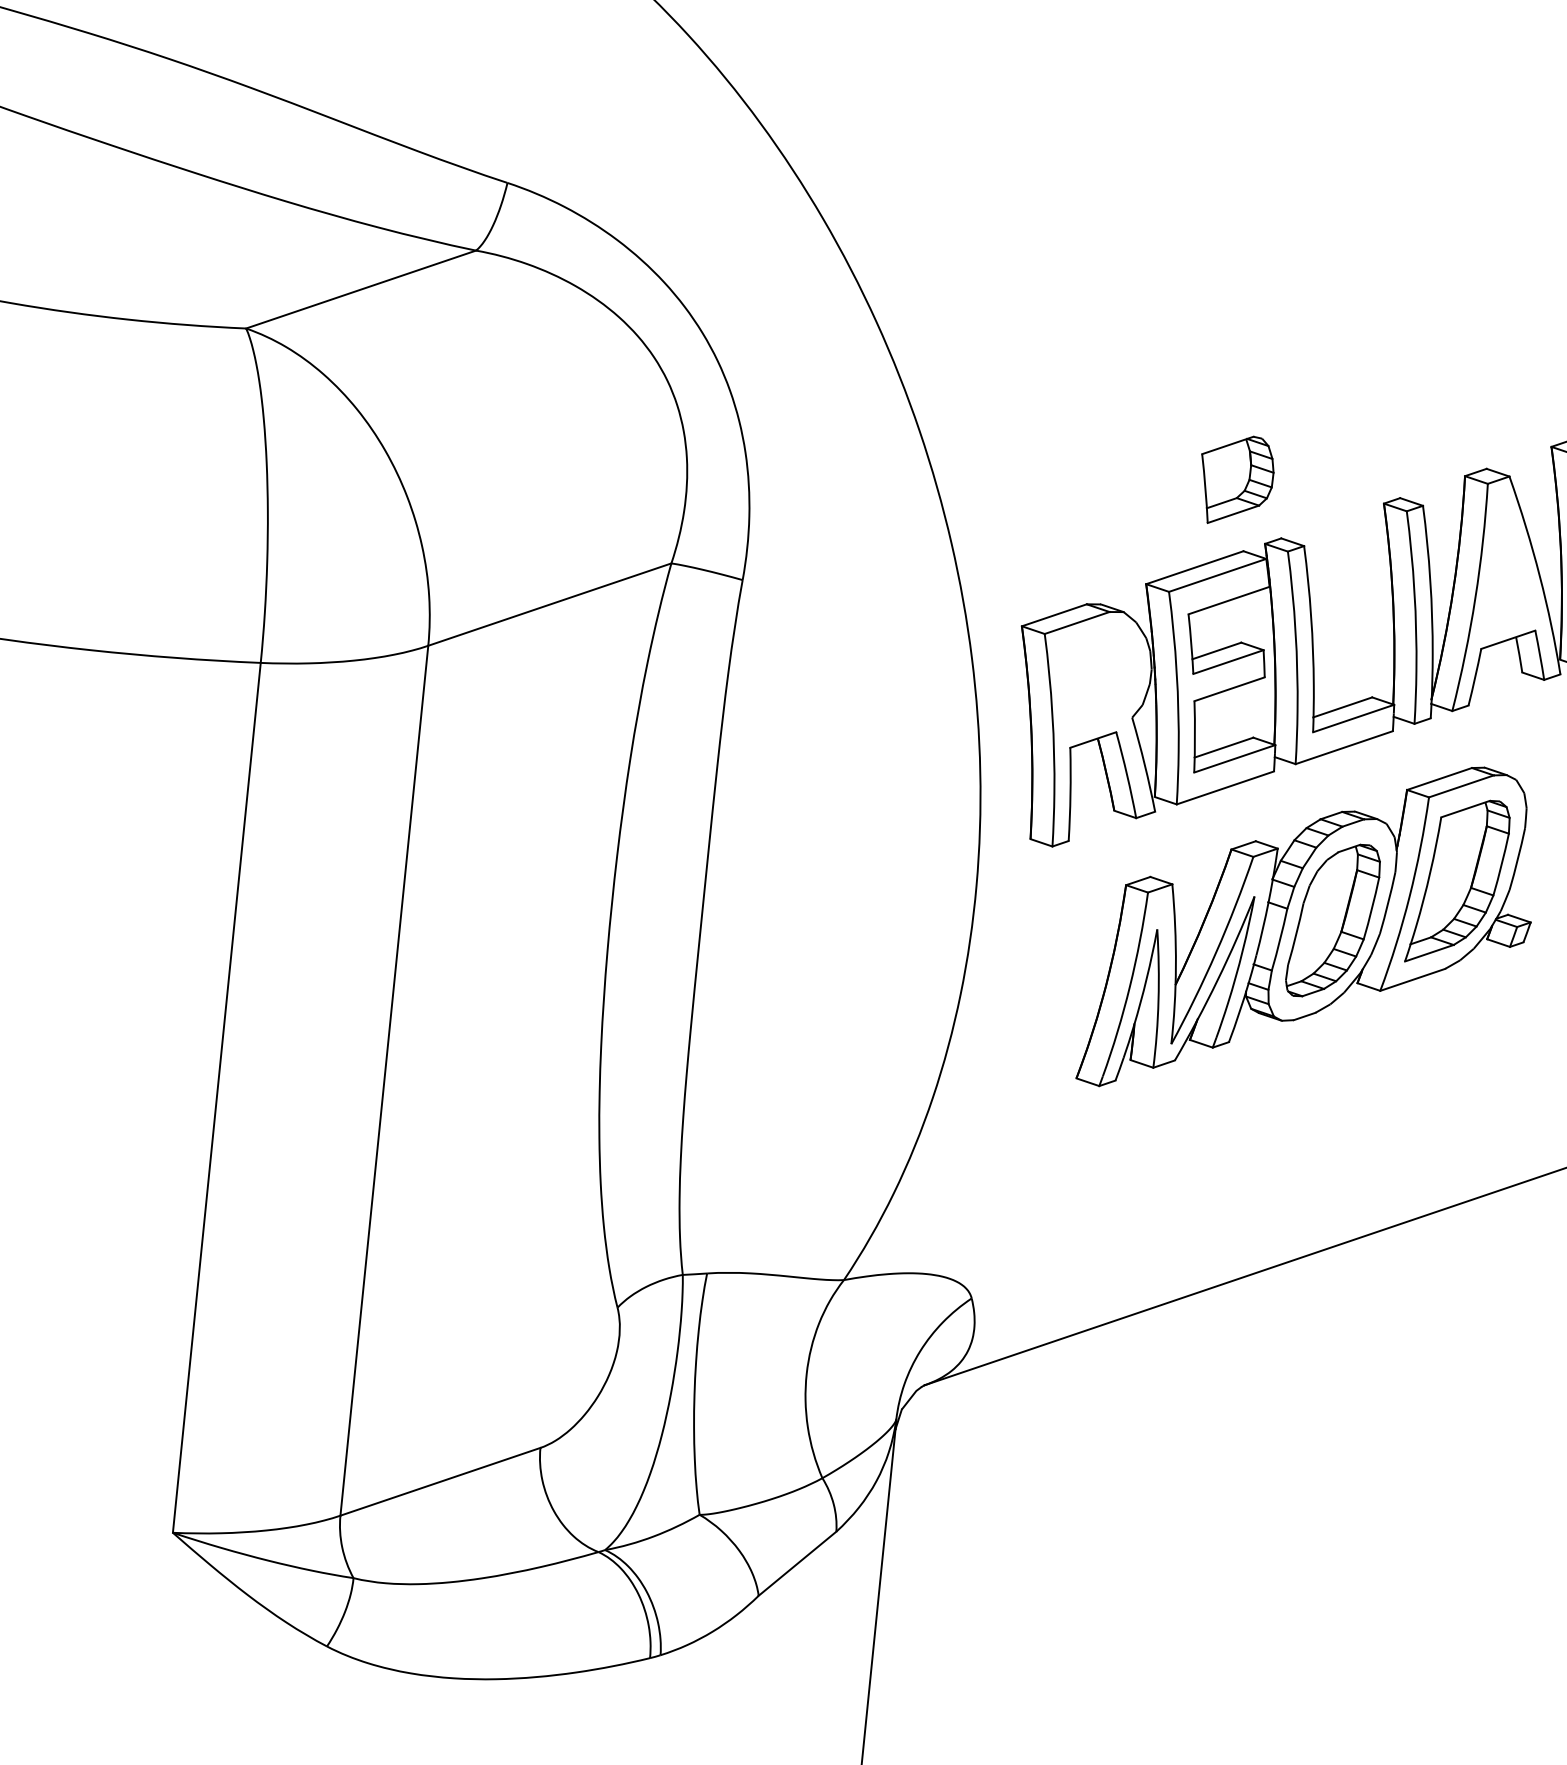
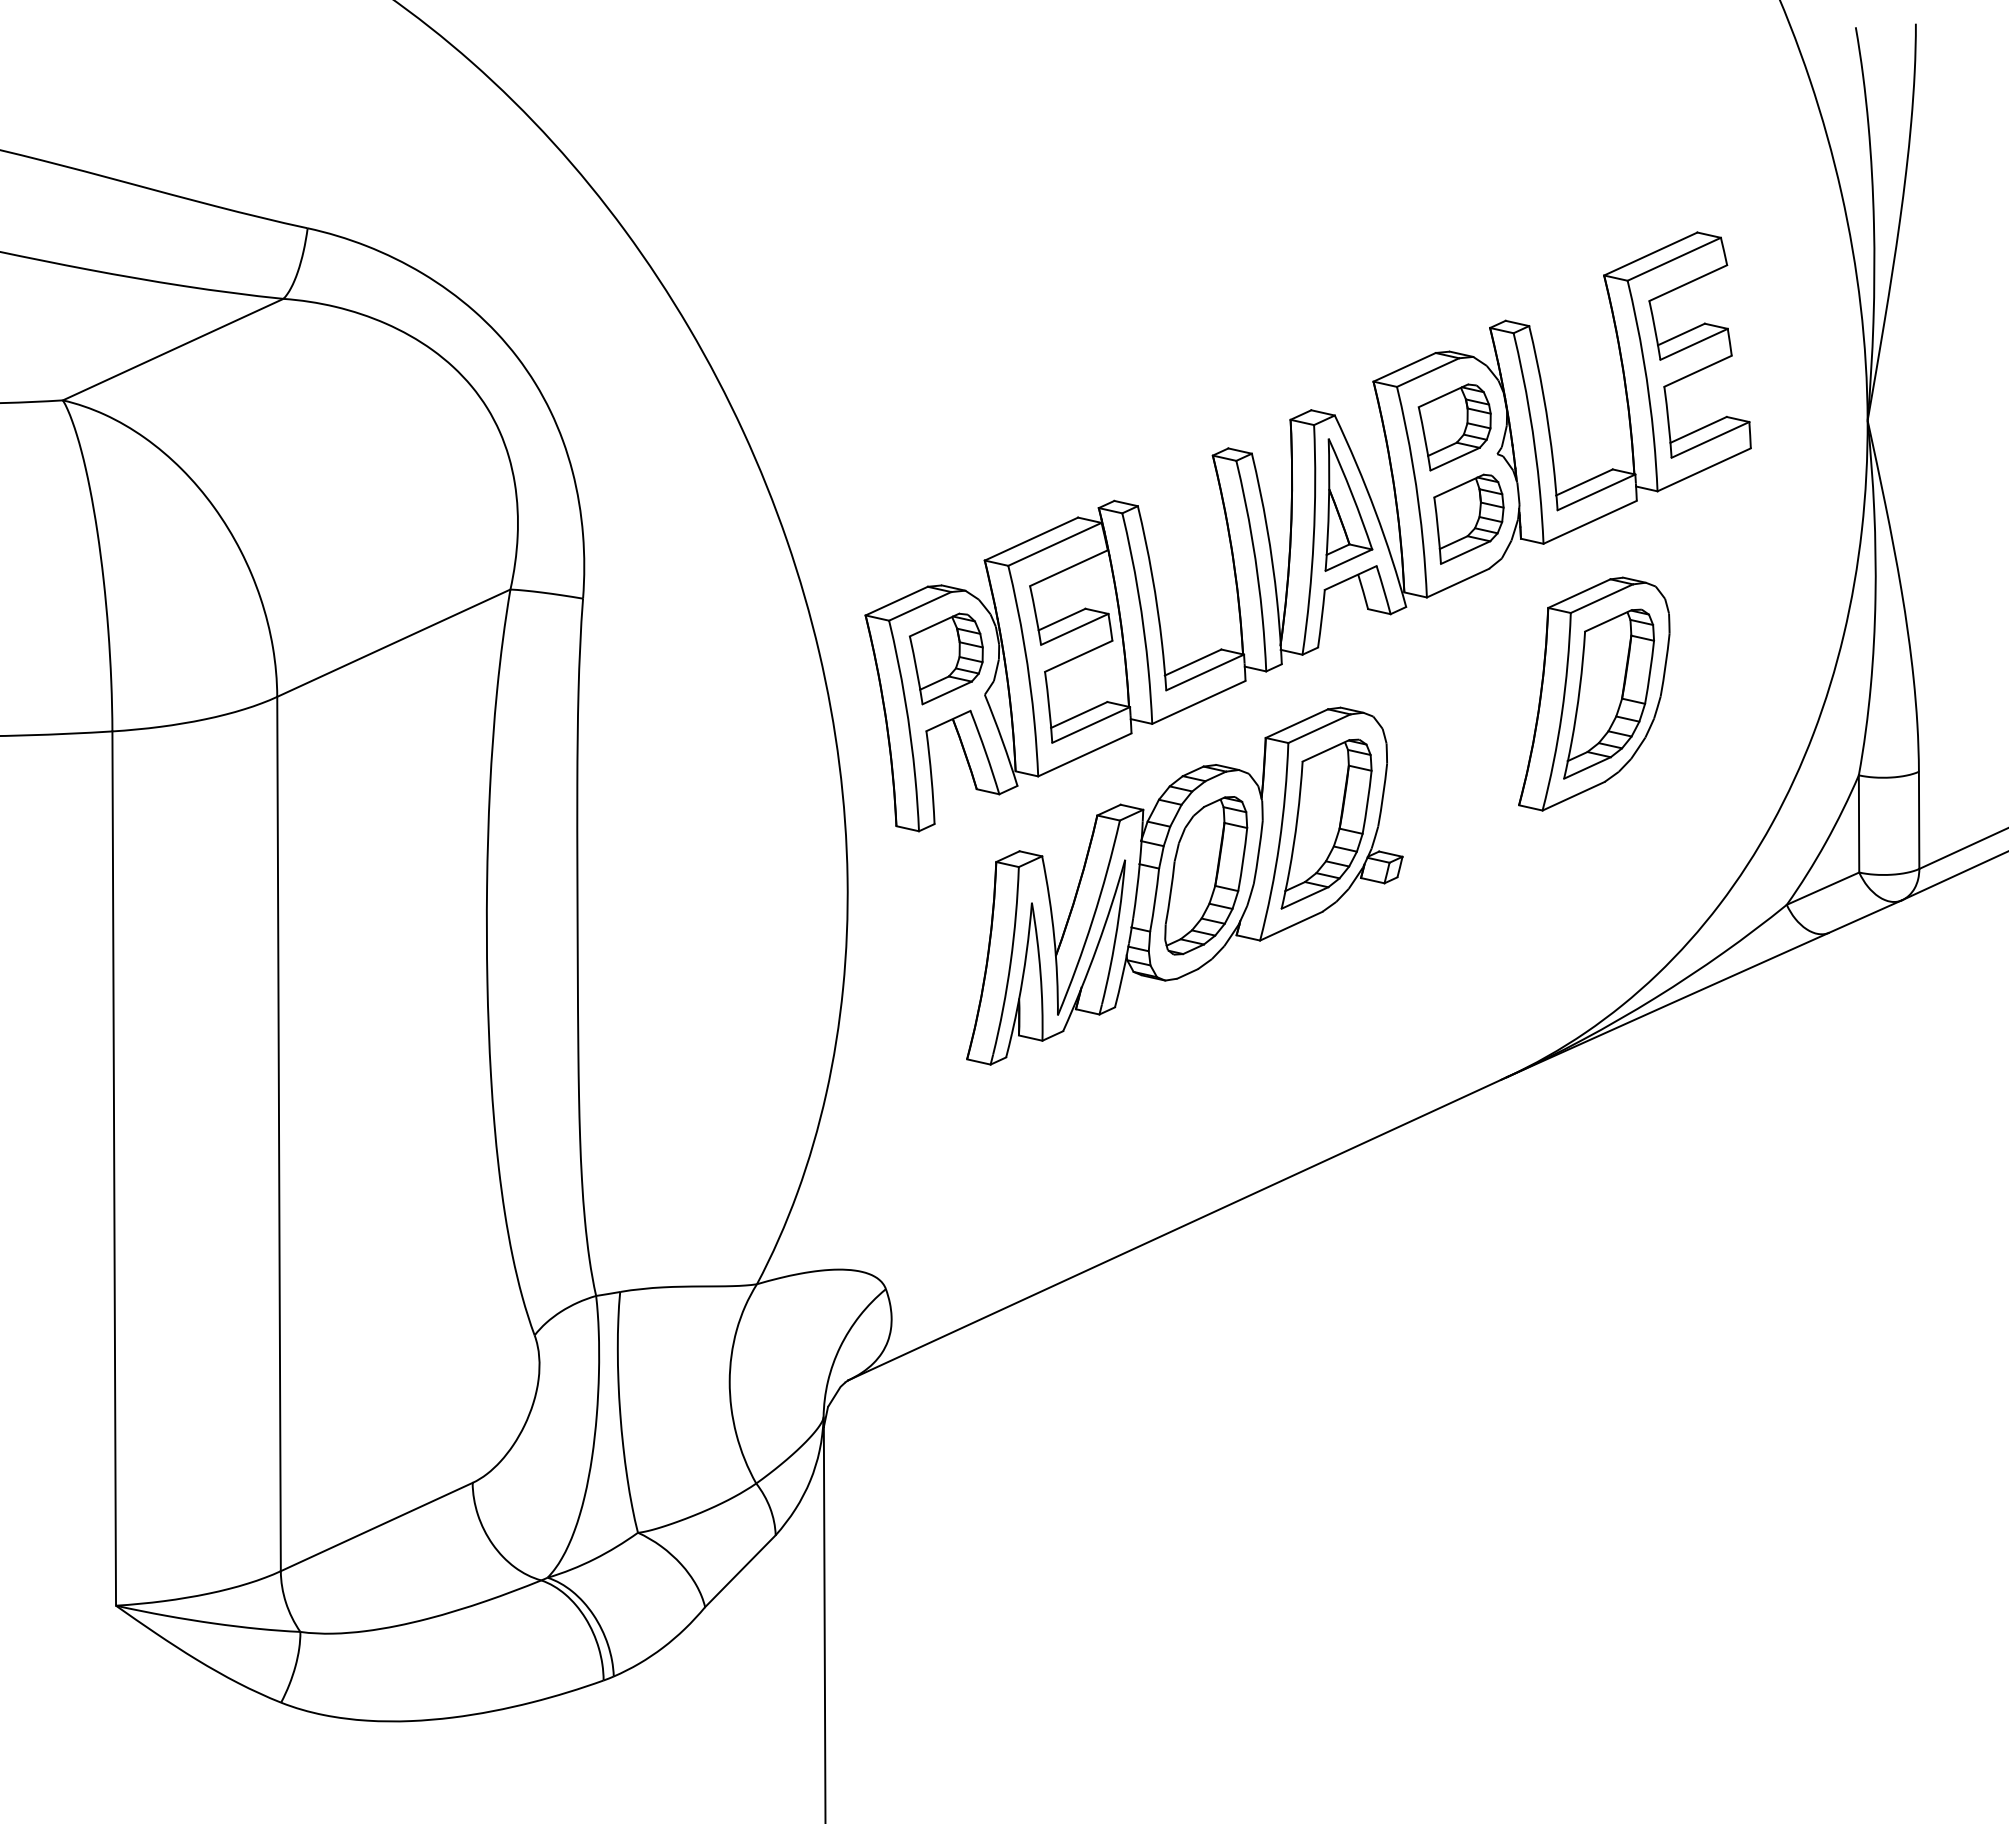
part: (1235, 479) -> (945, 658), moved
part: (1513, 566) -> (1348, 504), added

